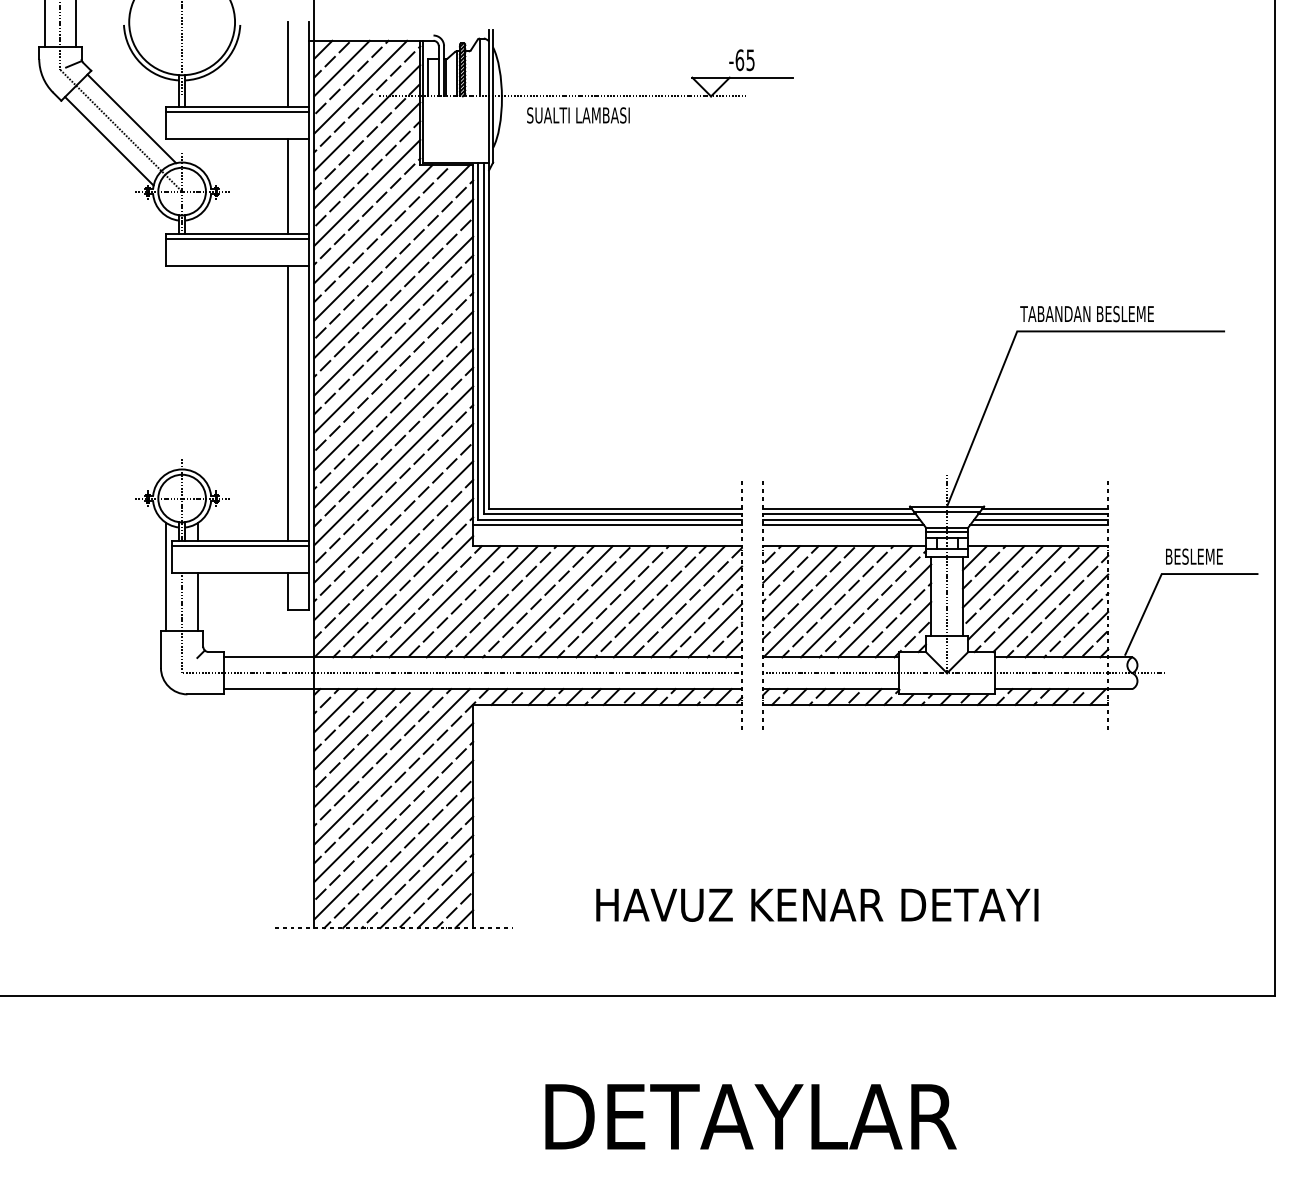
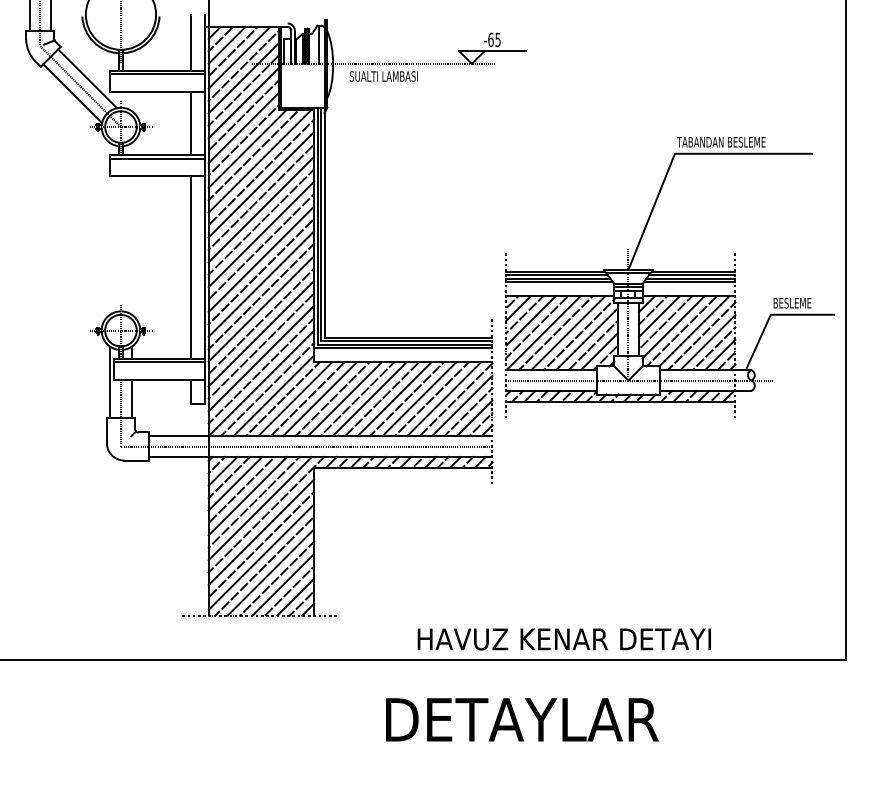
part: (1008, 517) -> (669, 277), moved
text: (816, 905) -> (563, 639), moved
text: (751, 1116) -> (522, 719), moved

